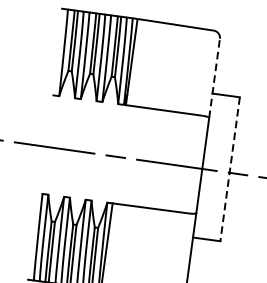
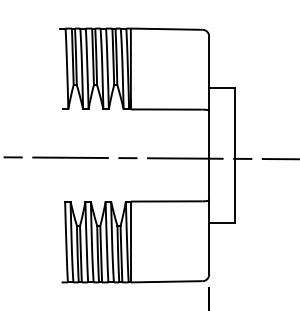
line: (214, 78) -> (209, 73), dashed -> solid
line: (229, 169) -> (234, 155), dashed -> solid

